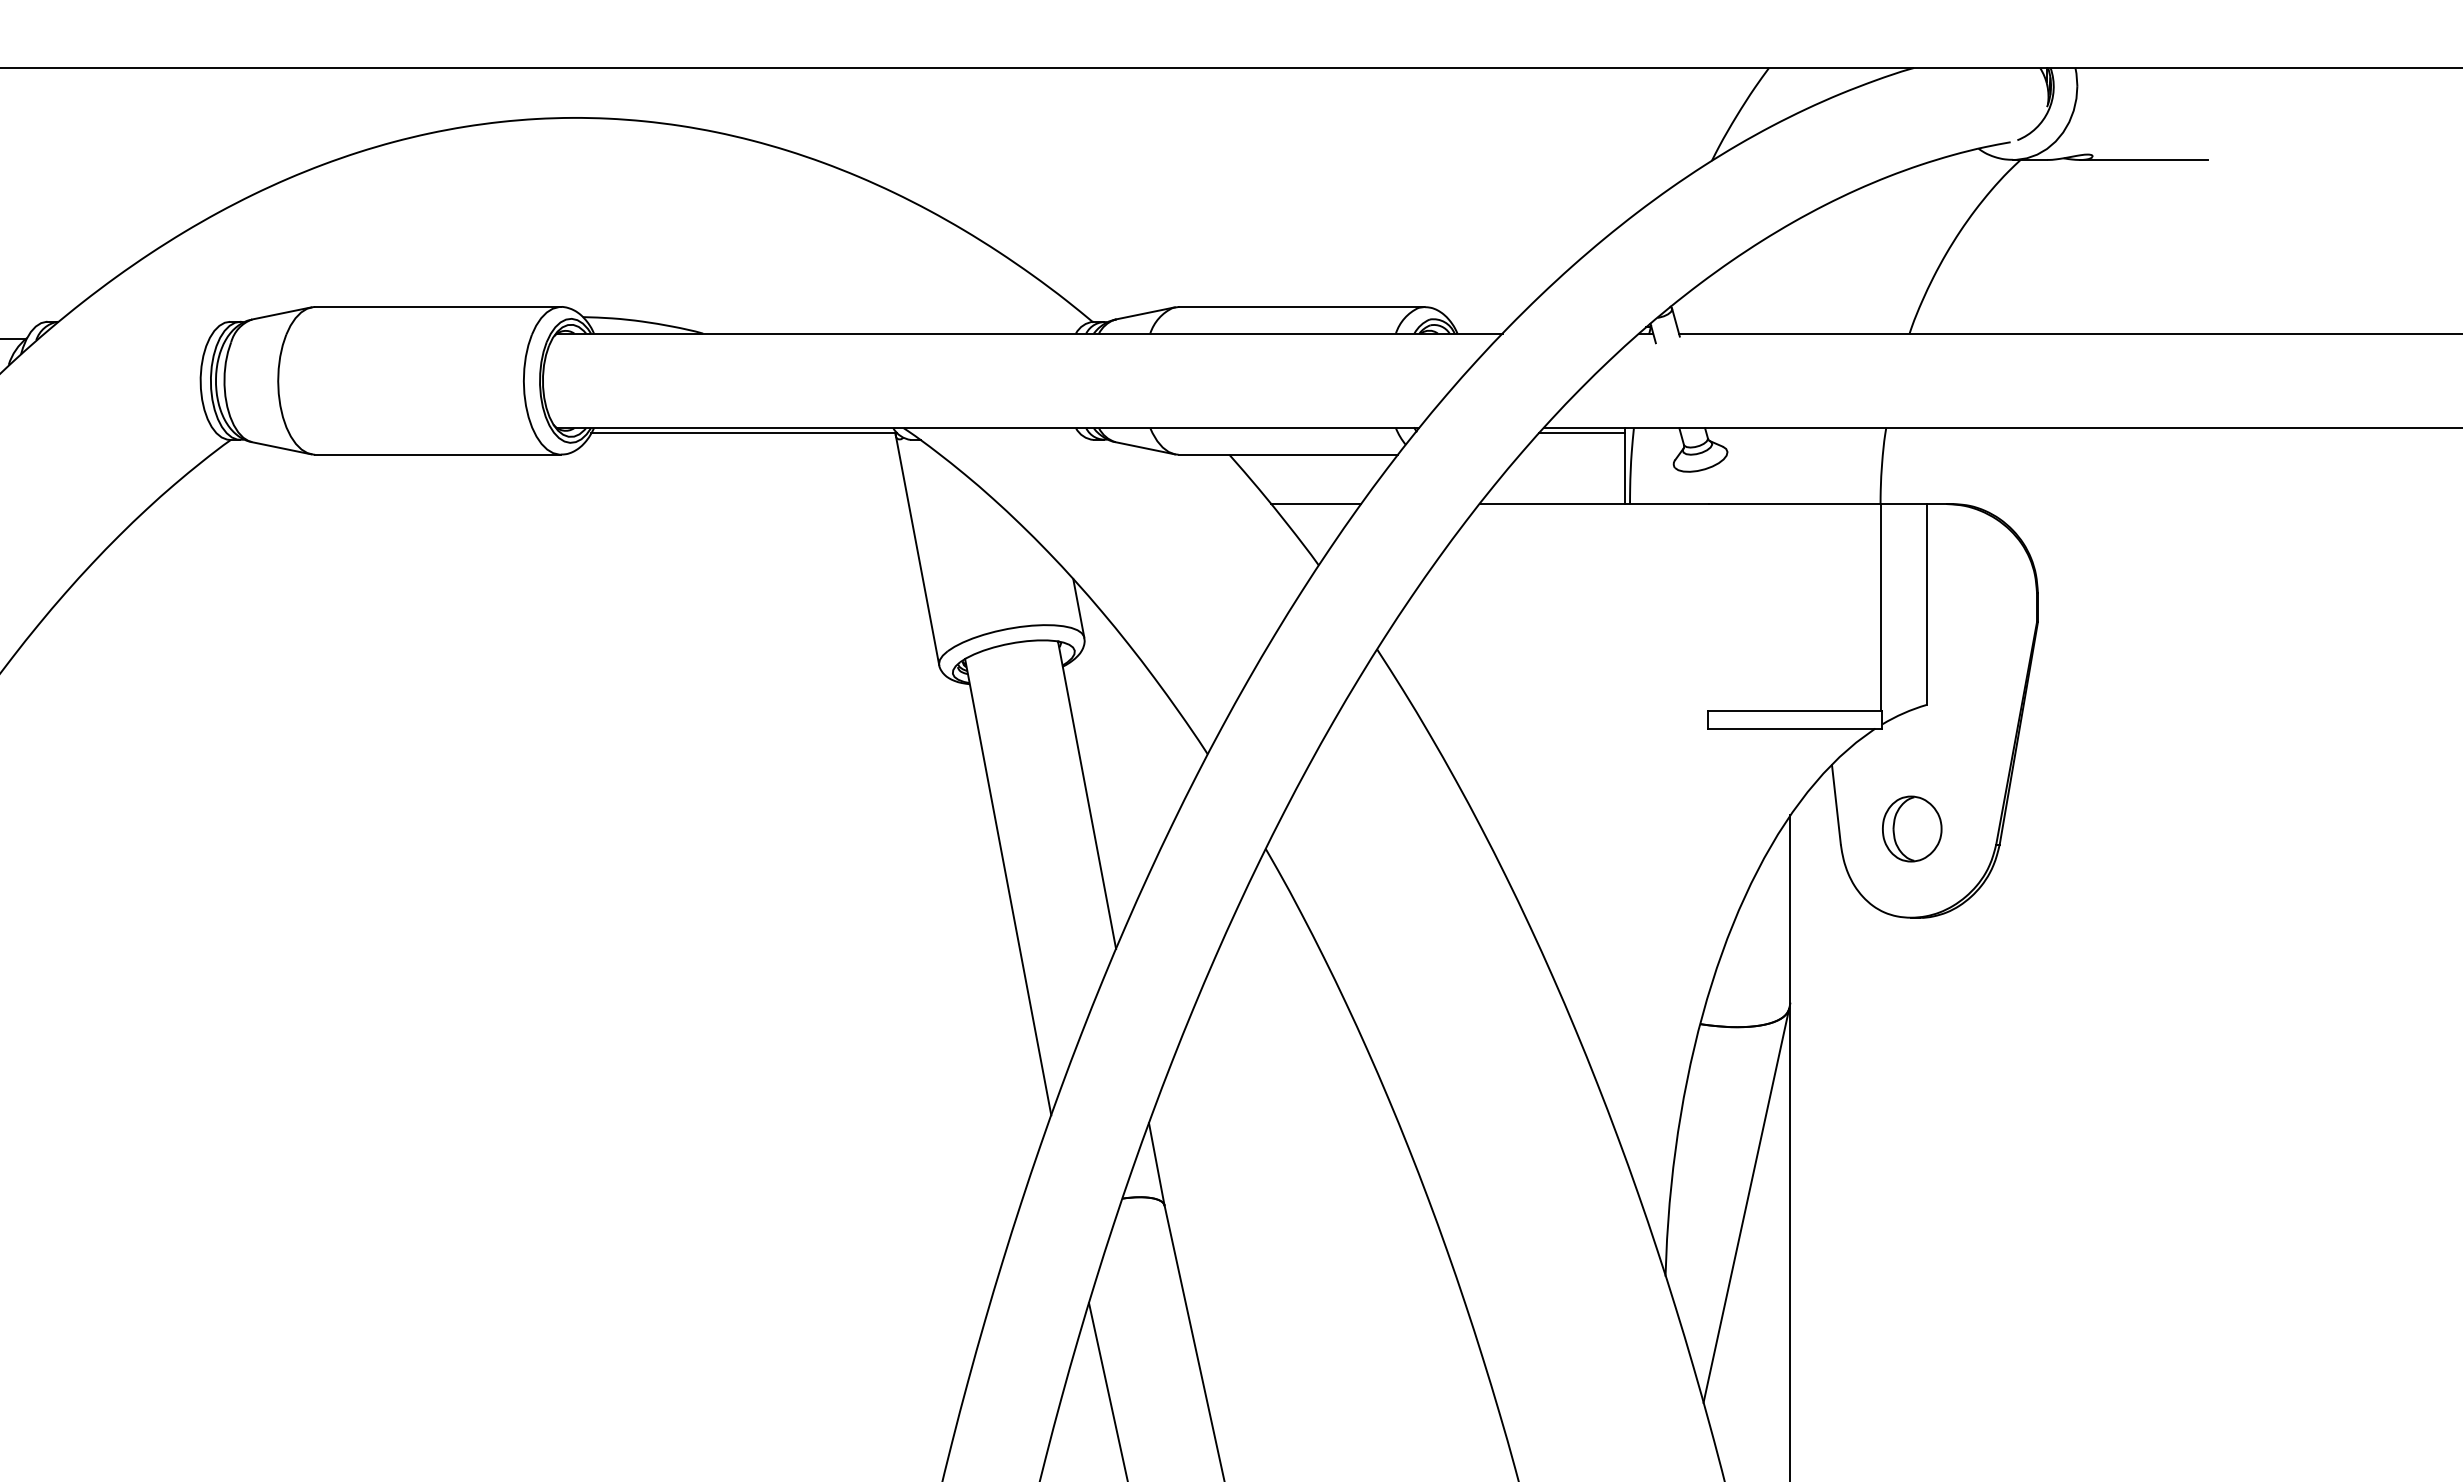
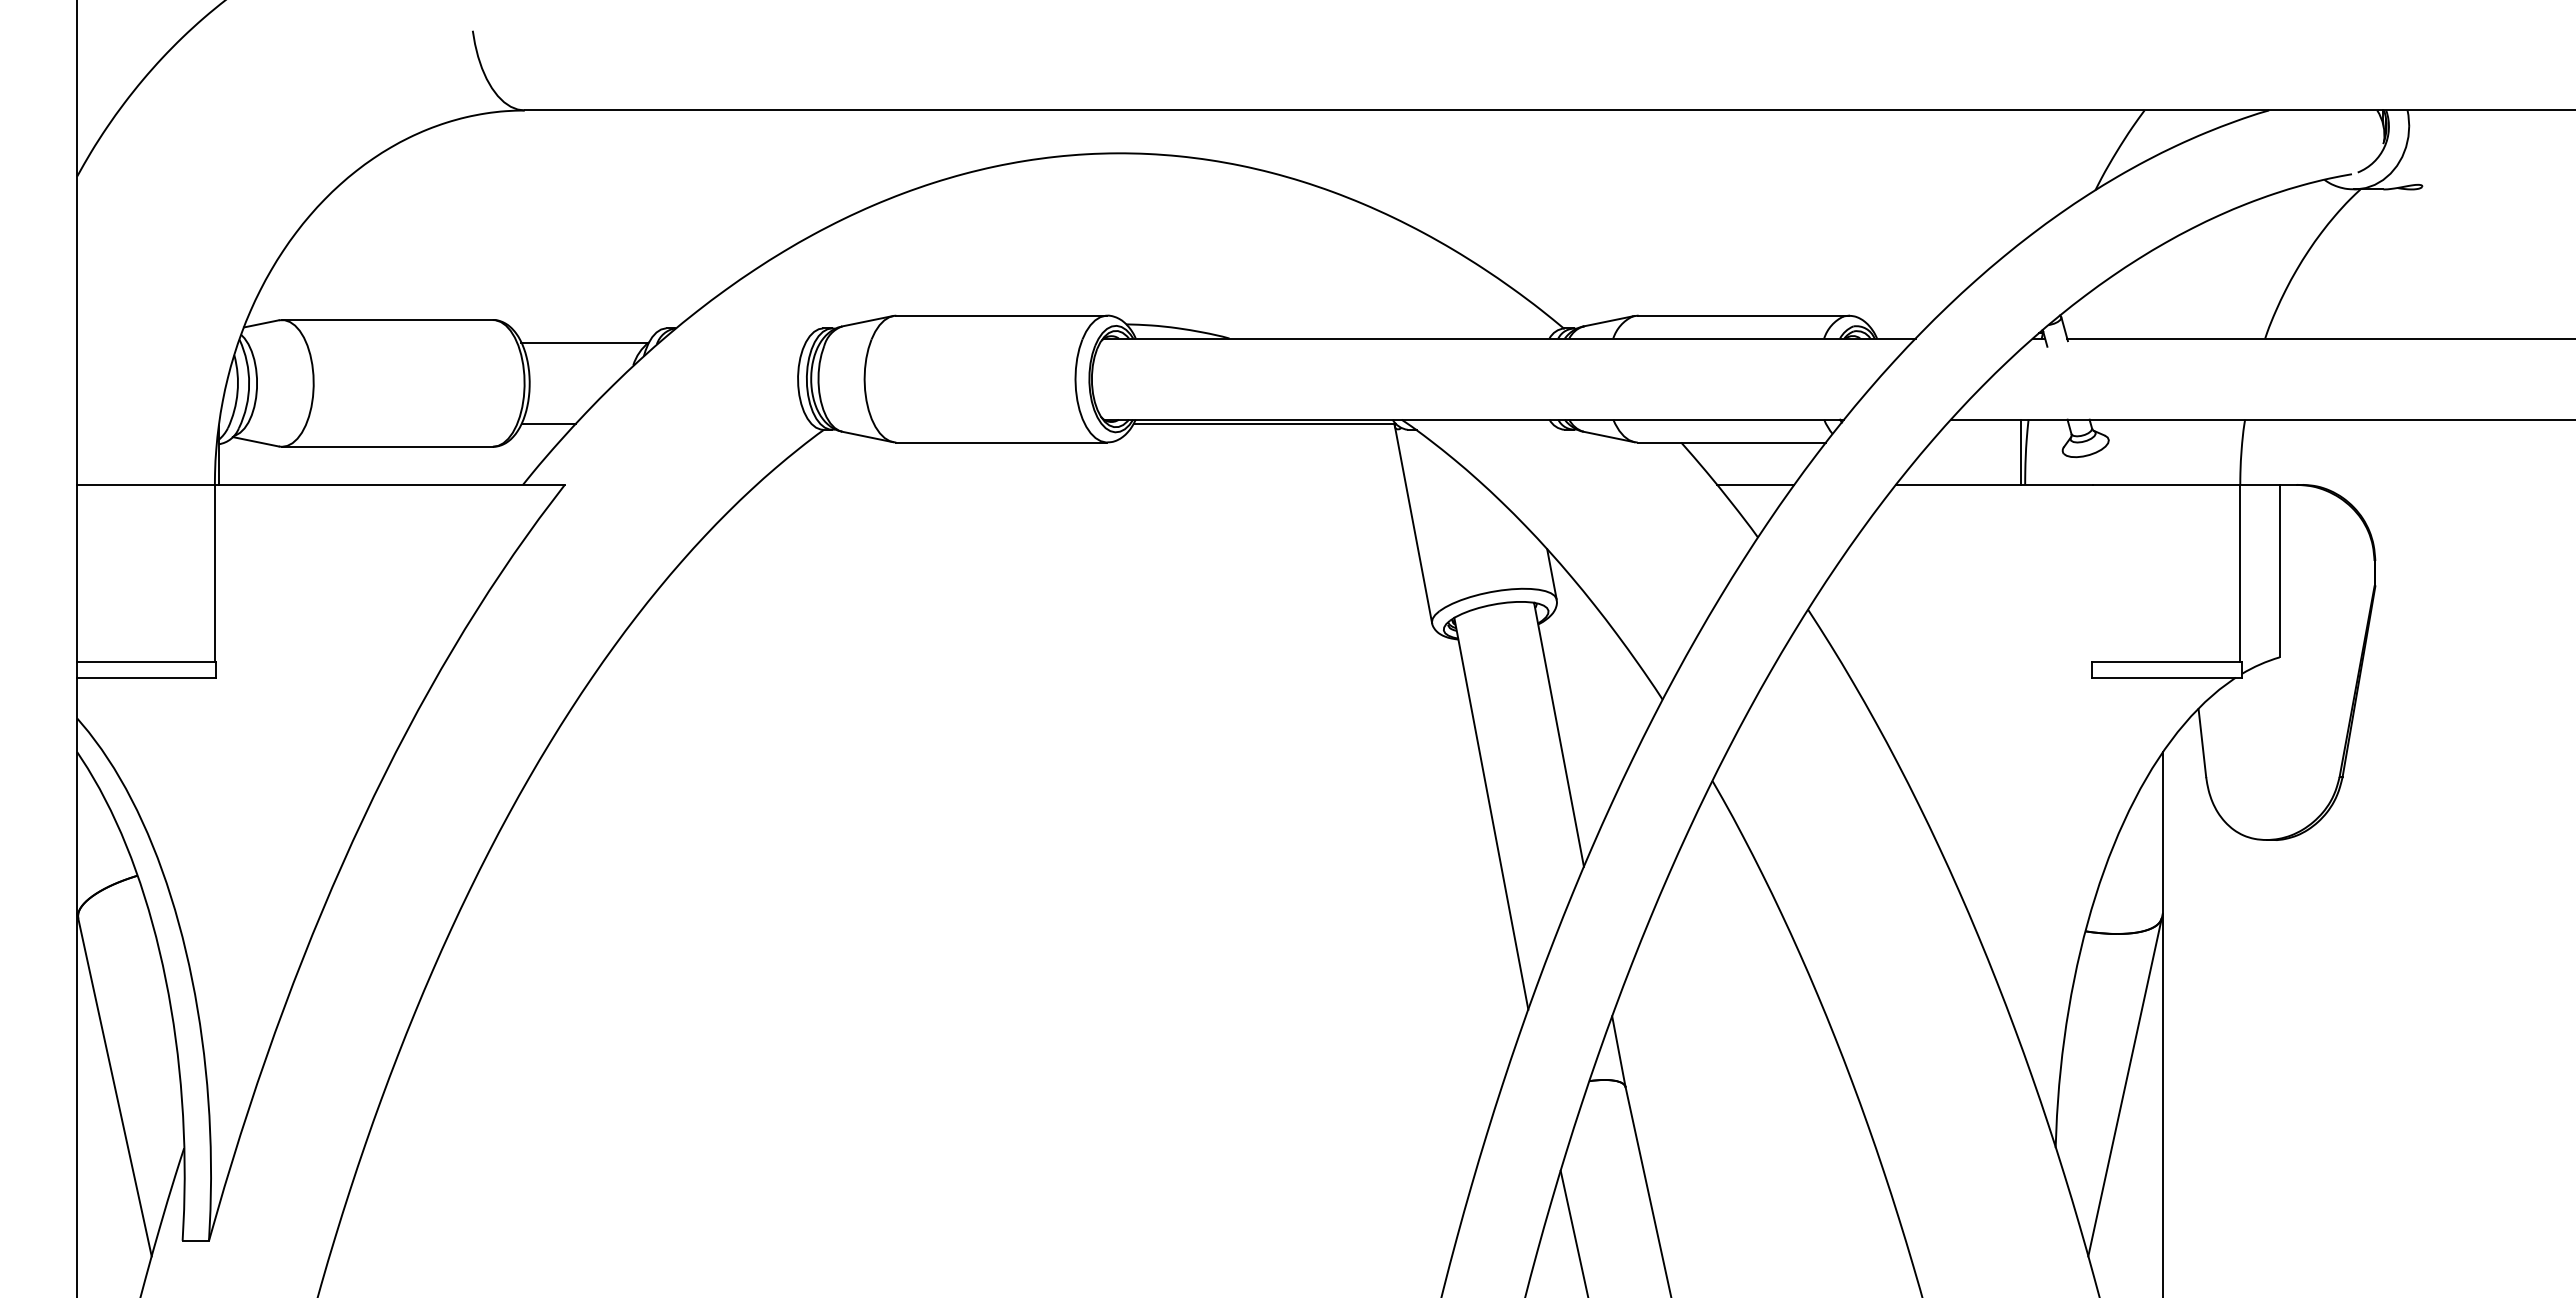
line: (2144, 160) -> (2466, 189), removed
line: (1582, 433) -> (1984, 424), removed
part: (1912, 828) -> (2267, 763), removed

